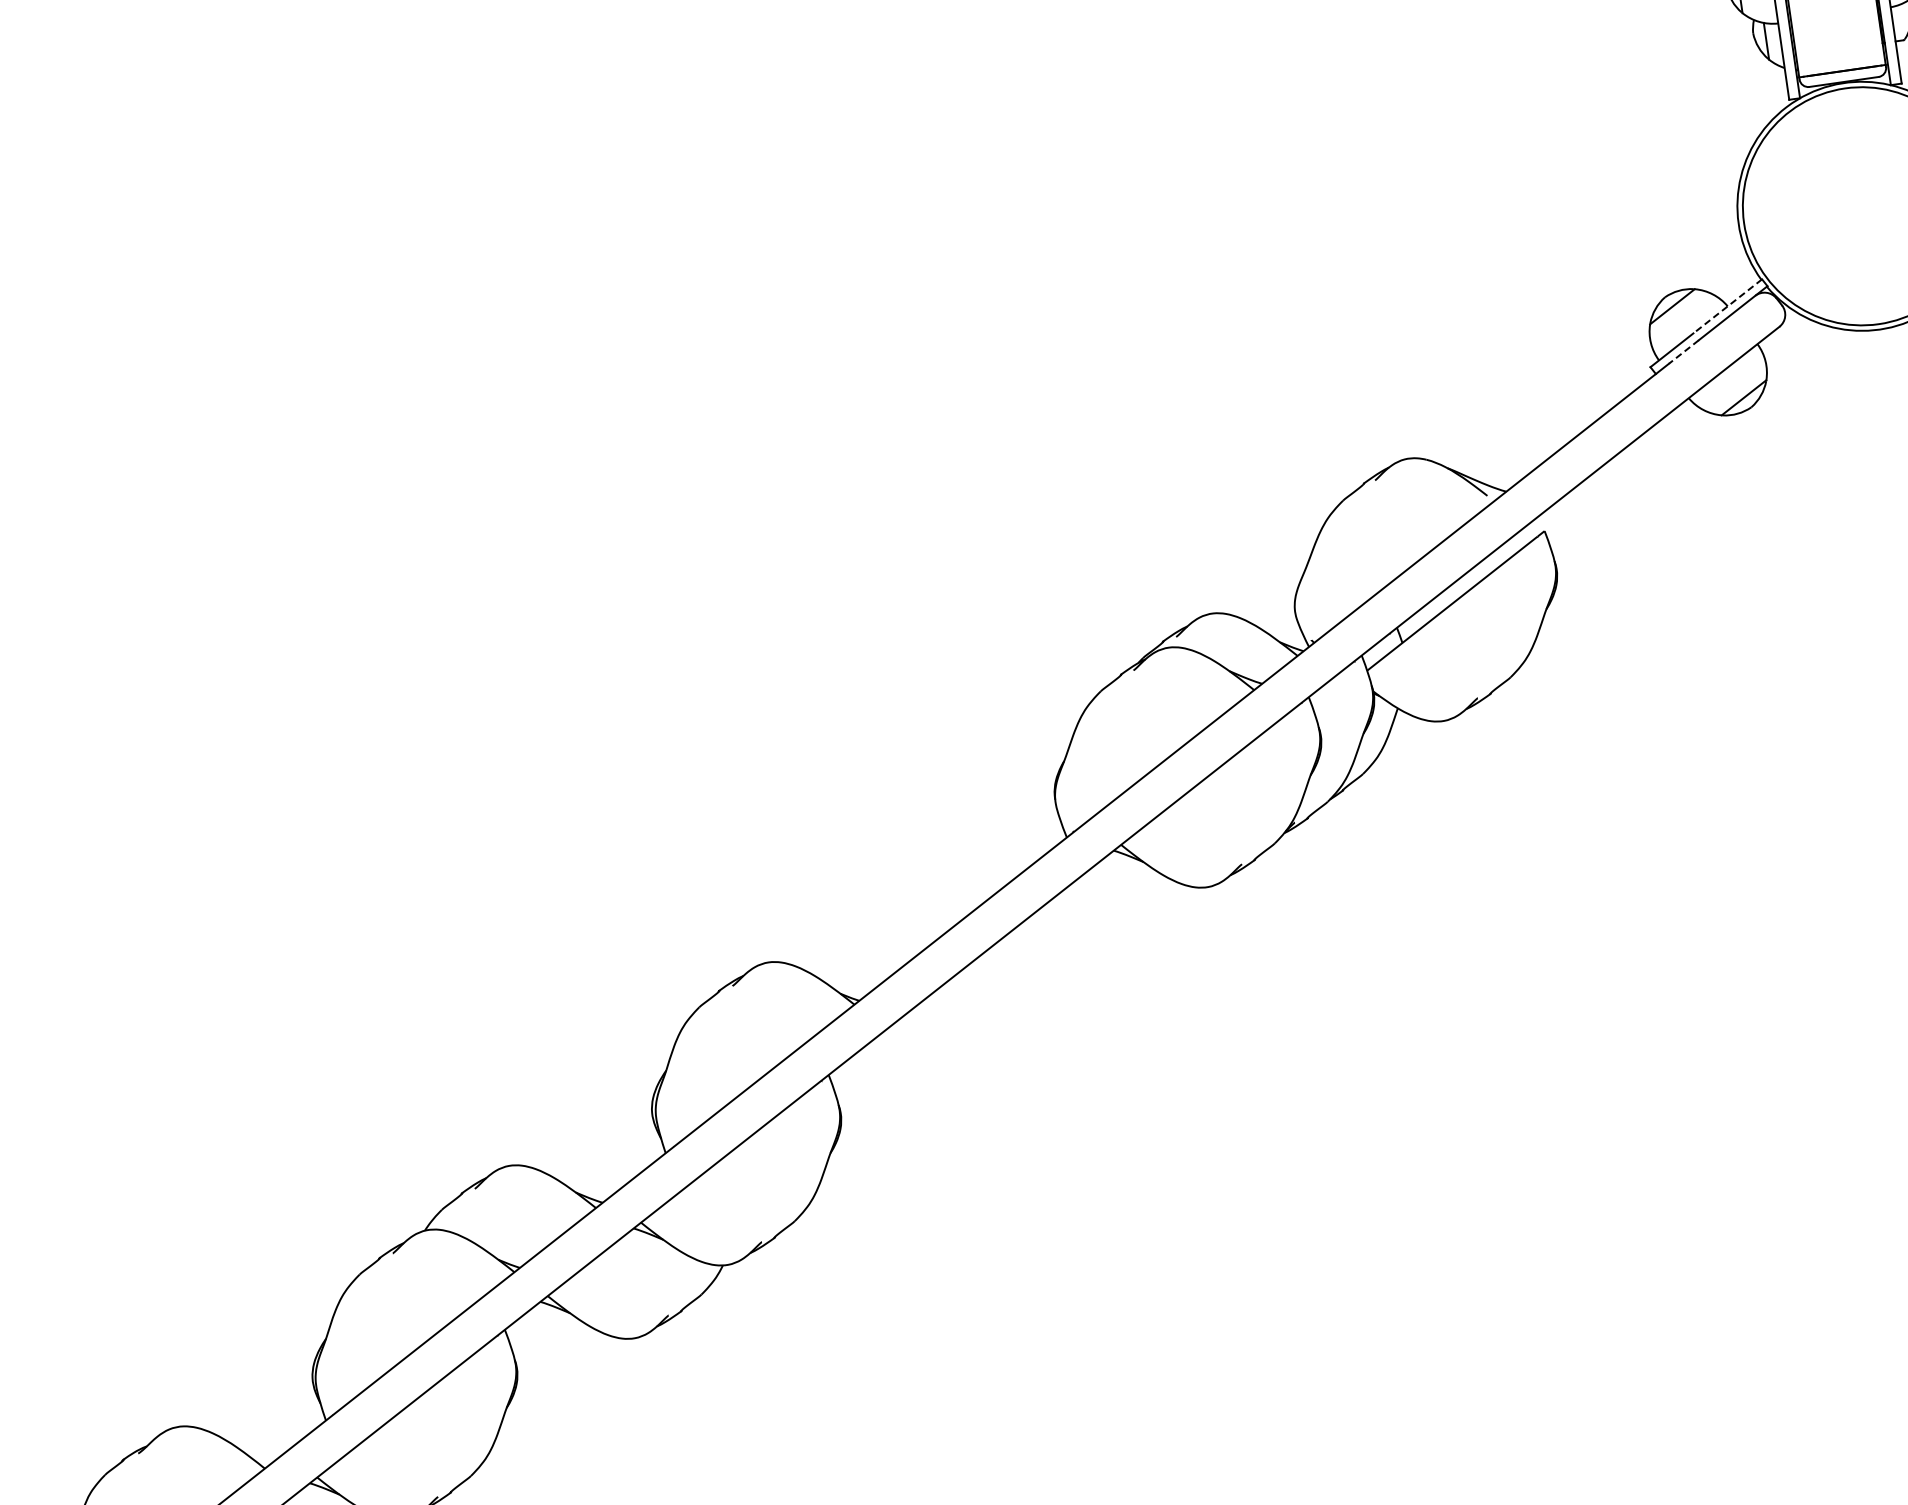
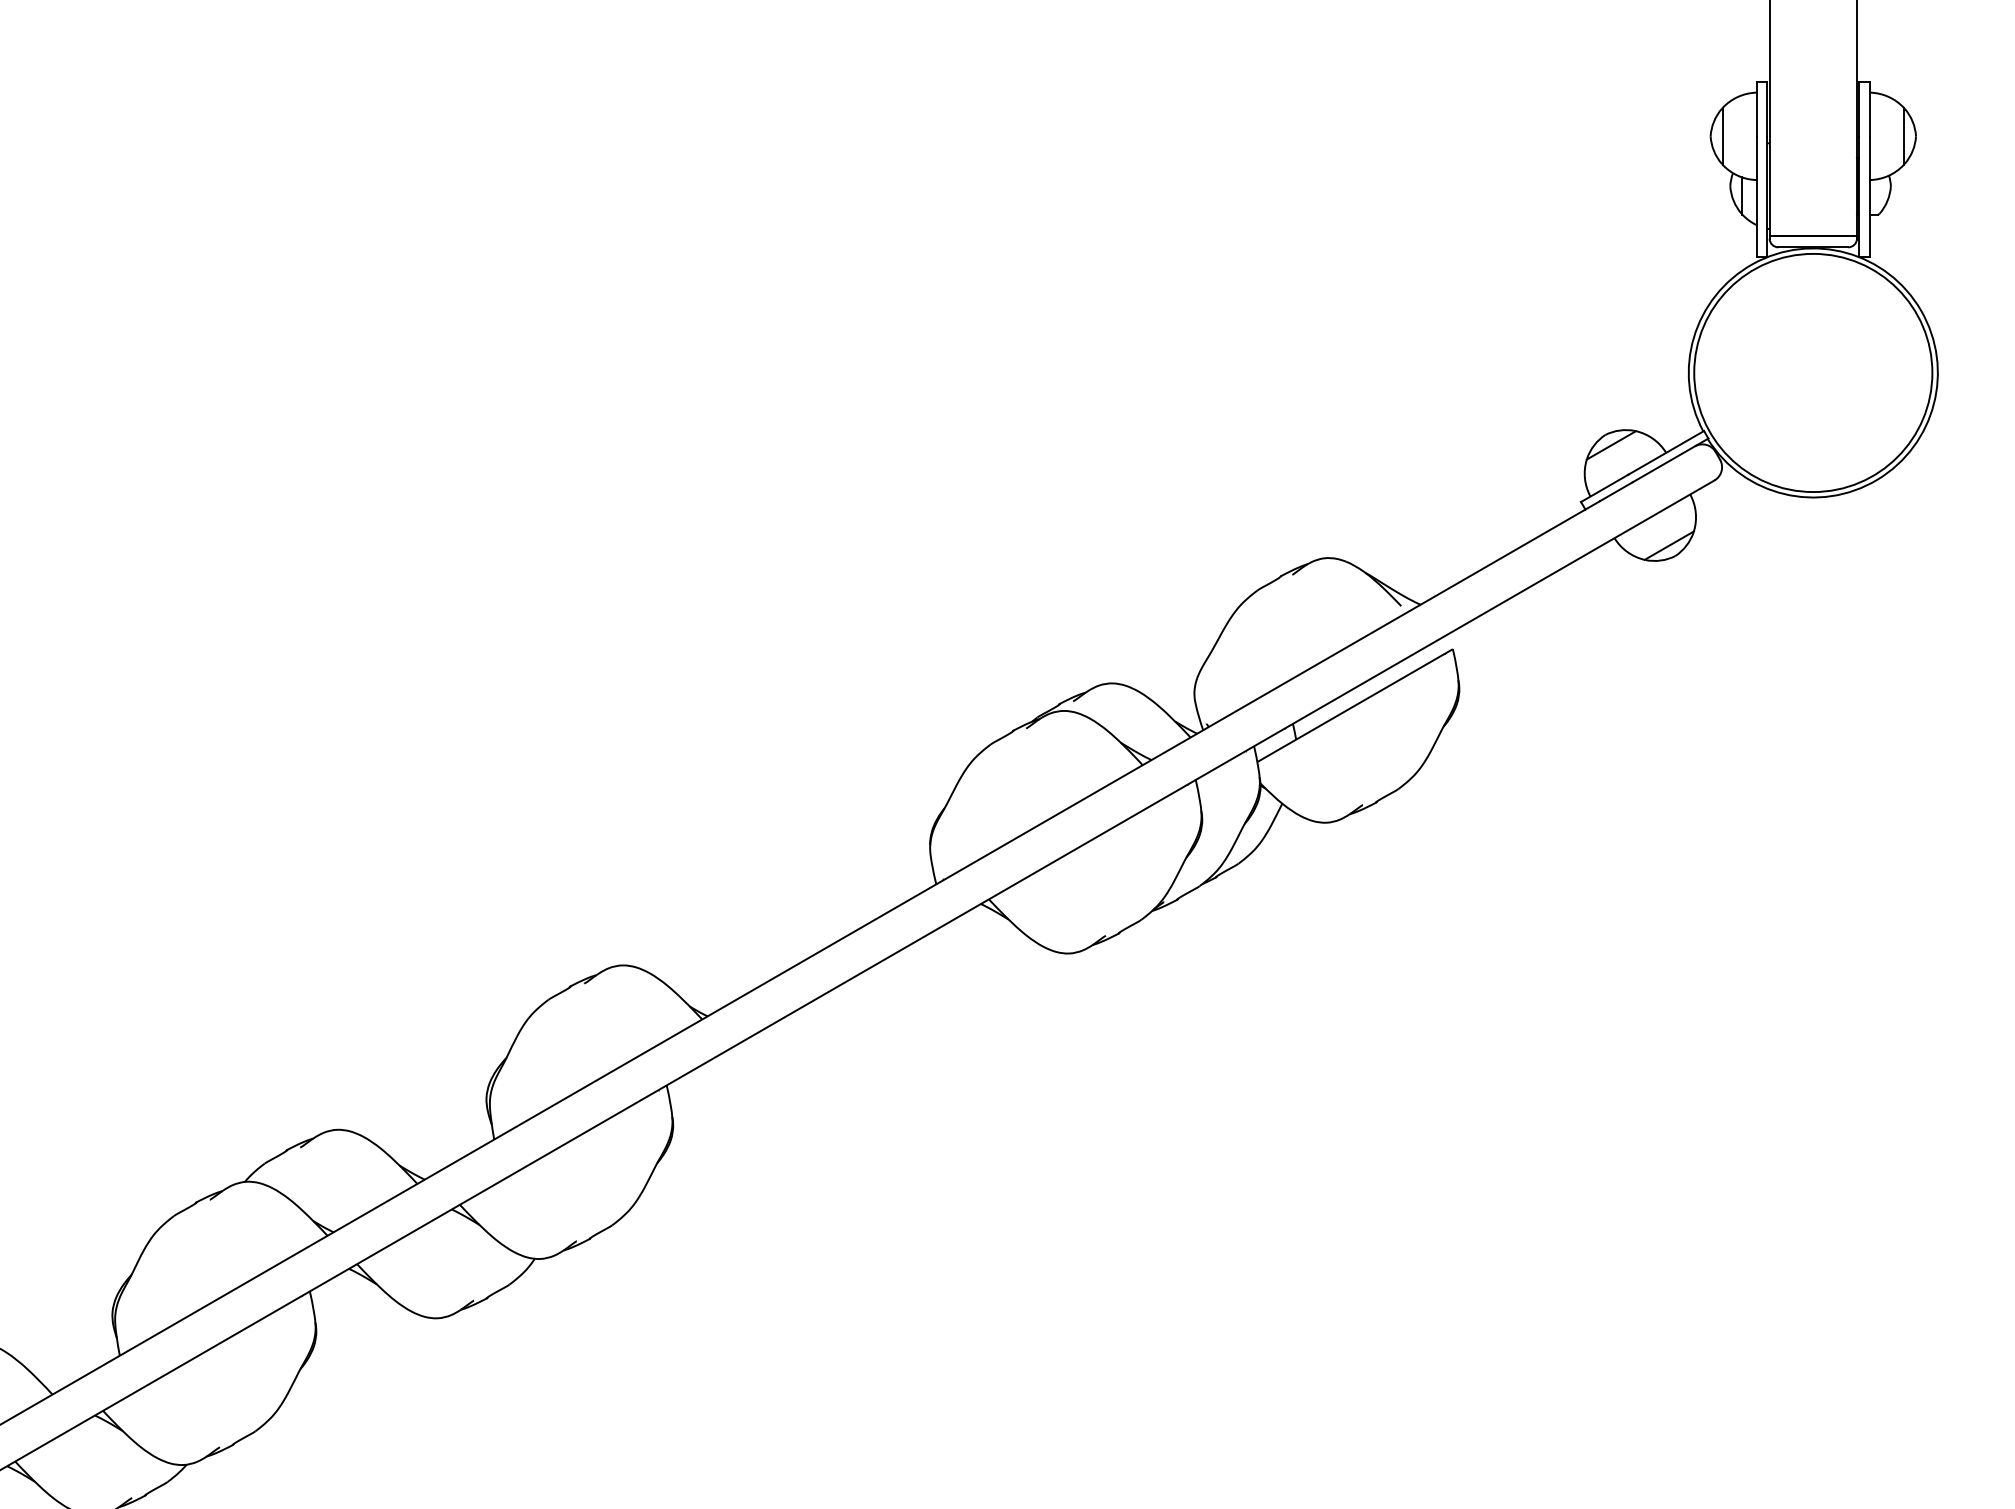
line: (1727, 305) -> (1666, 452), dashed -> solid
line: (1684, 351) -> (1616, 491), dashed -> solid

